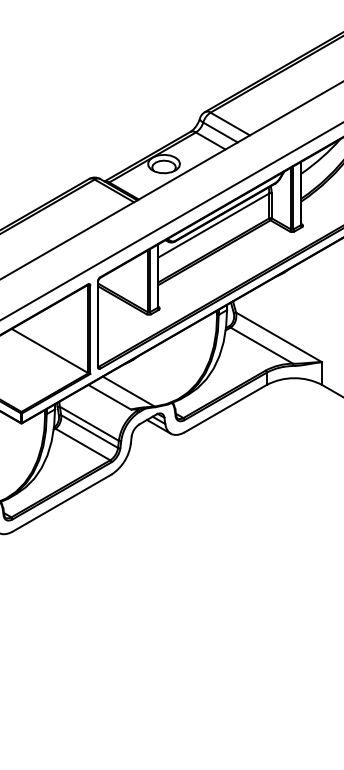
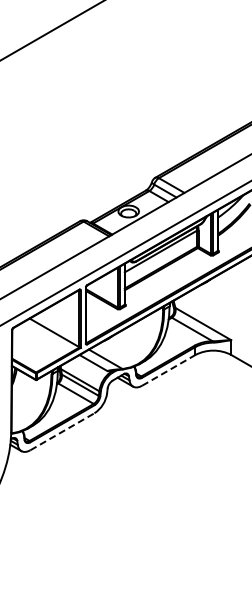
line: (225, 408) -> (168, 370), solid -> dashed
line: (62, 502) -> (62, 431), solid -> dashed

